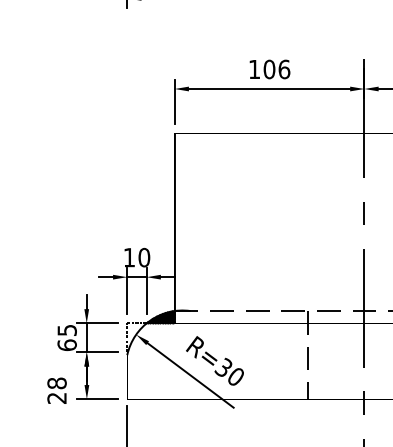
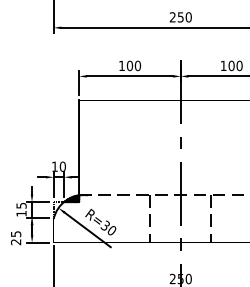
text: (285, 68) -> (138, 65), 106 -> 100
text: (67, 344) -> (21, 213), 65 -> 15
text: (57, 384) -> (16, 234), 28 -> 25

